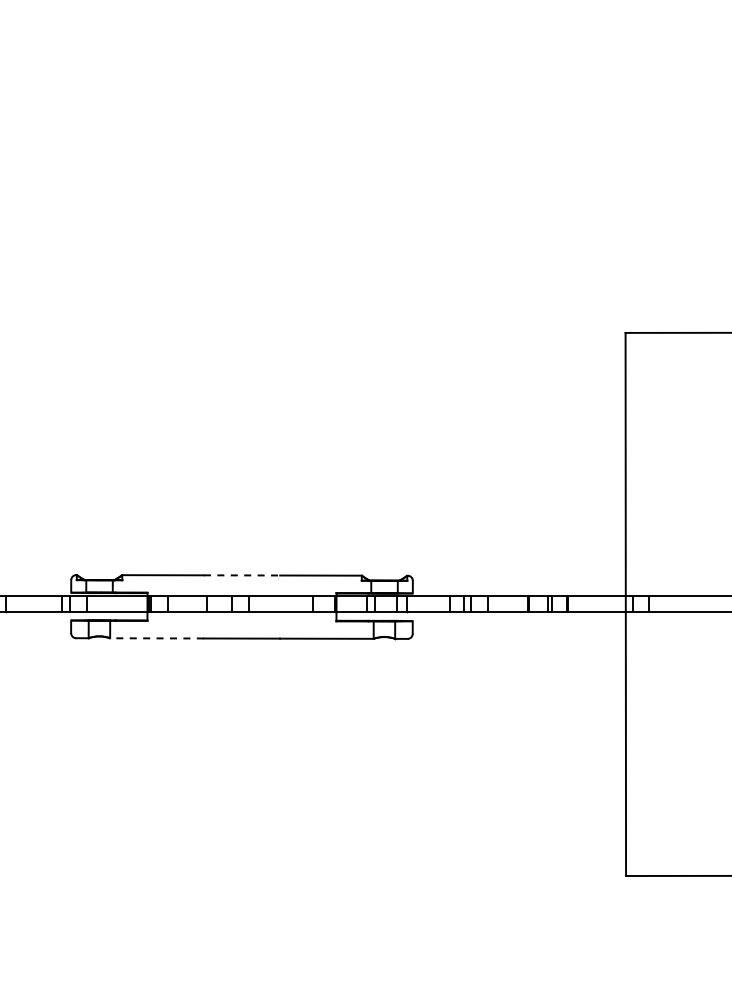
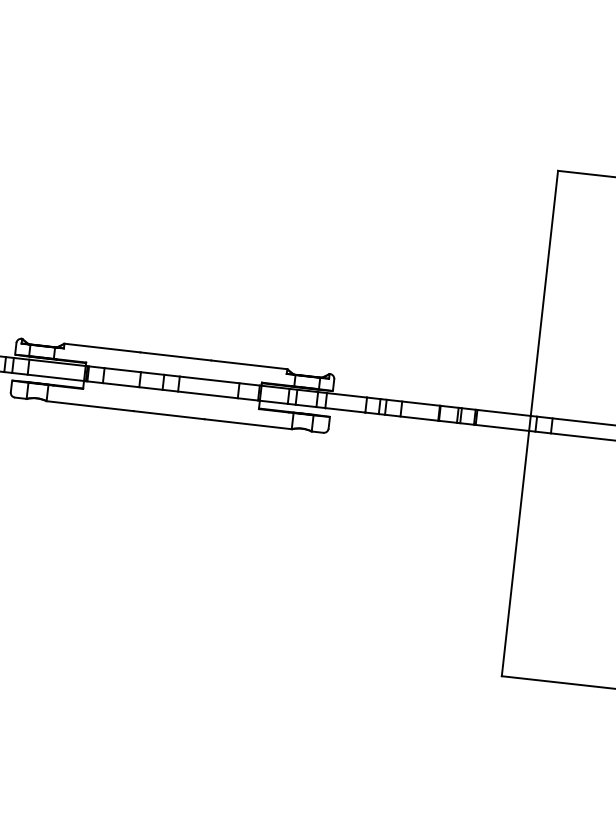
line: (242, 575) -> (176, 356), dashed -> solid
line: (156, 638) -> (89, 406), dashed -> solid

